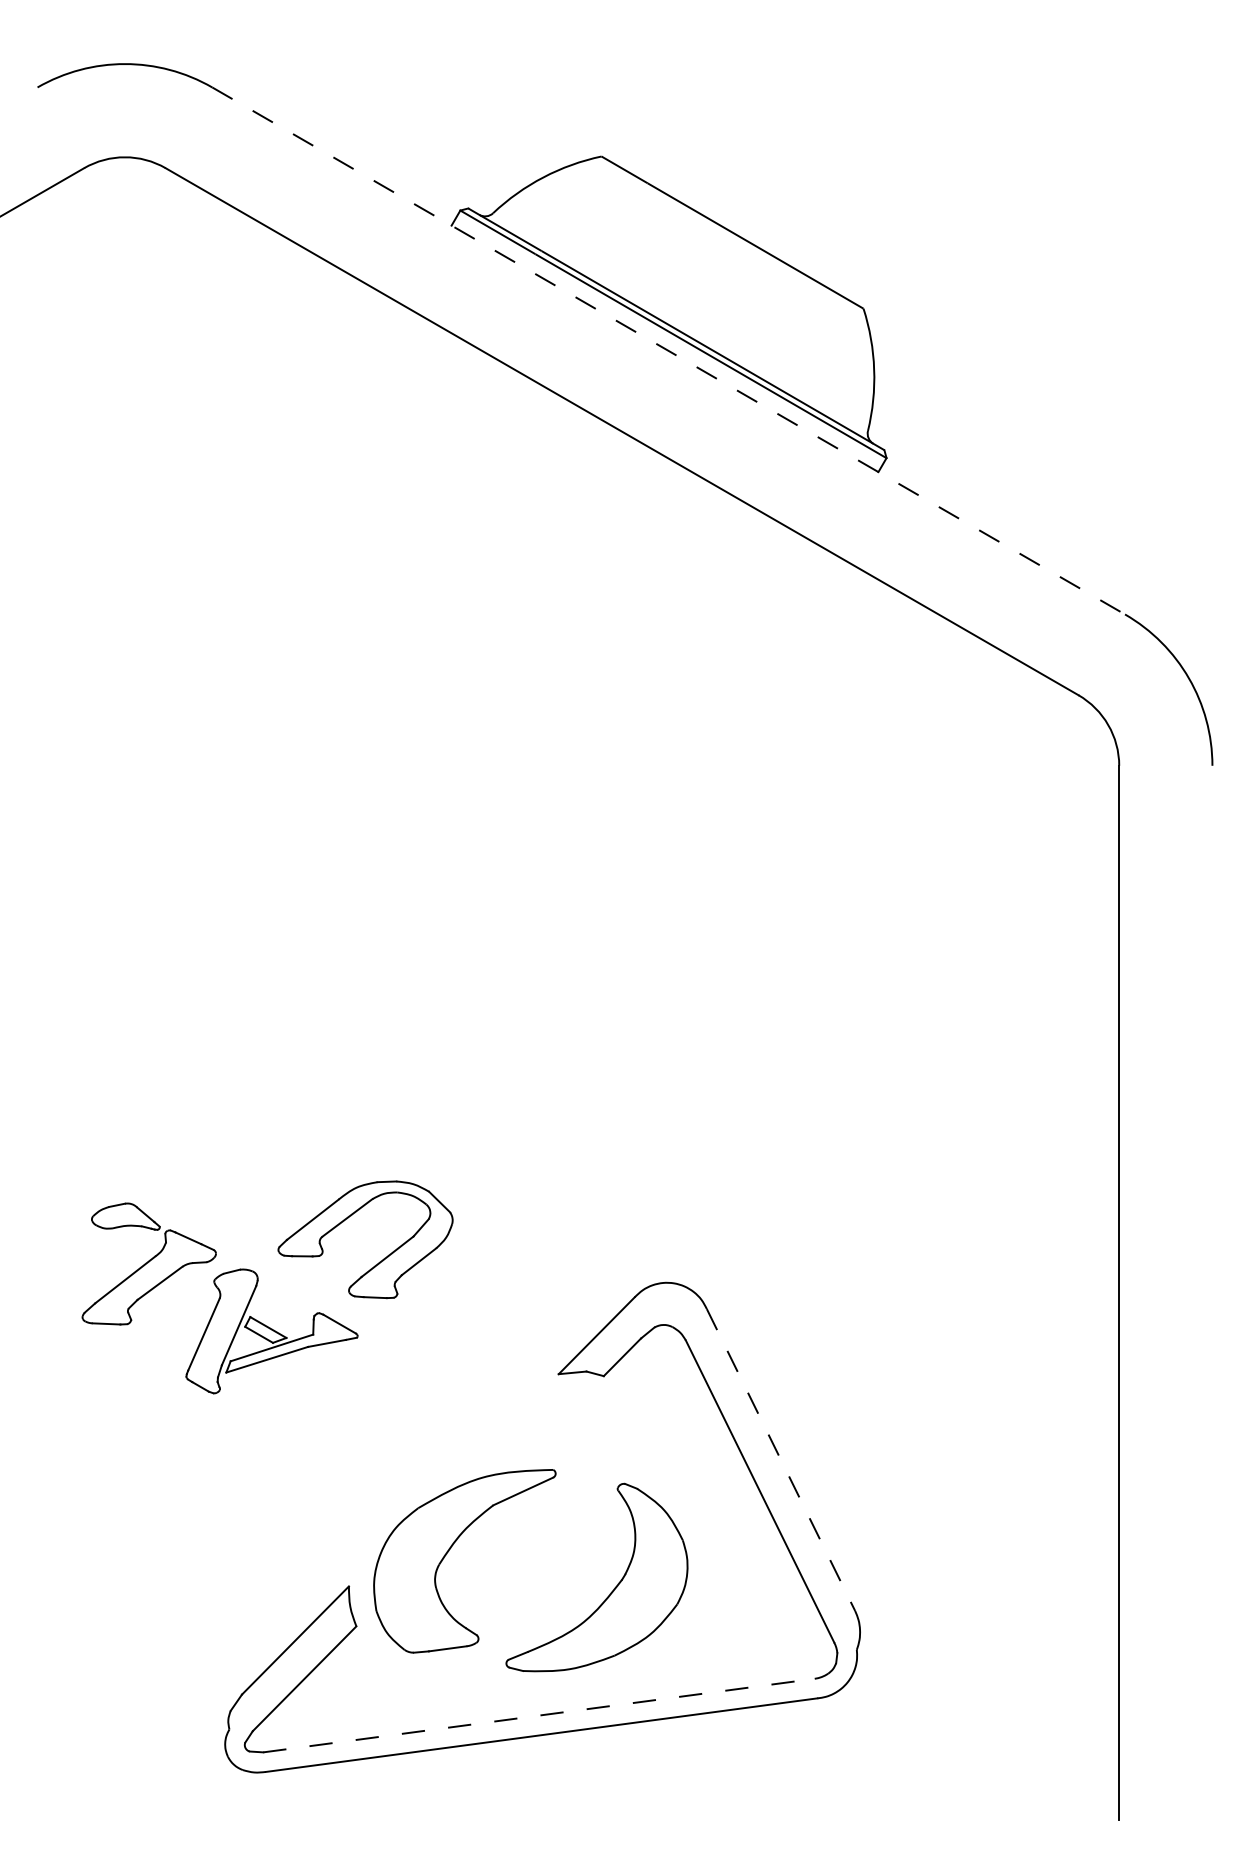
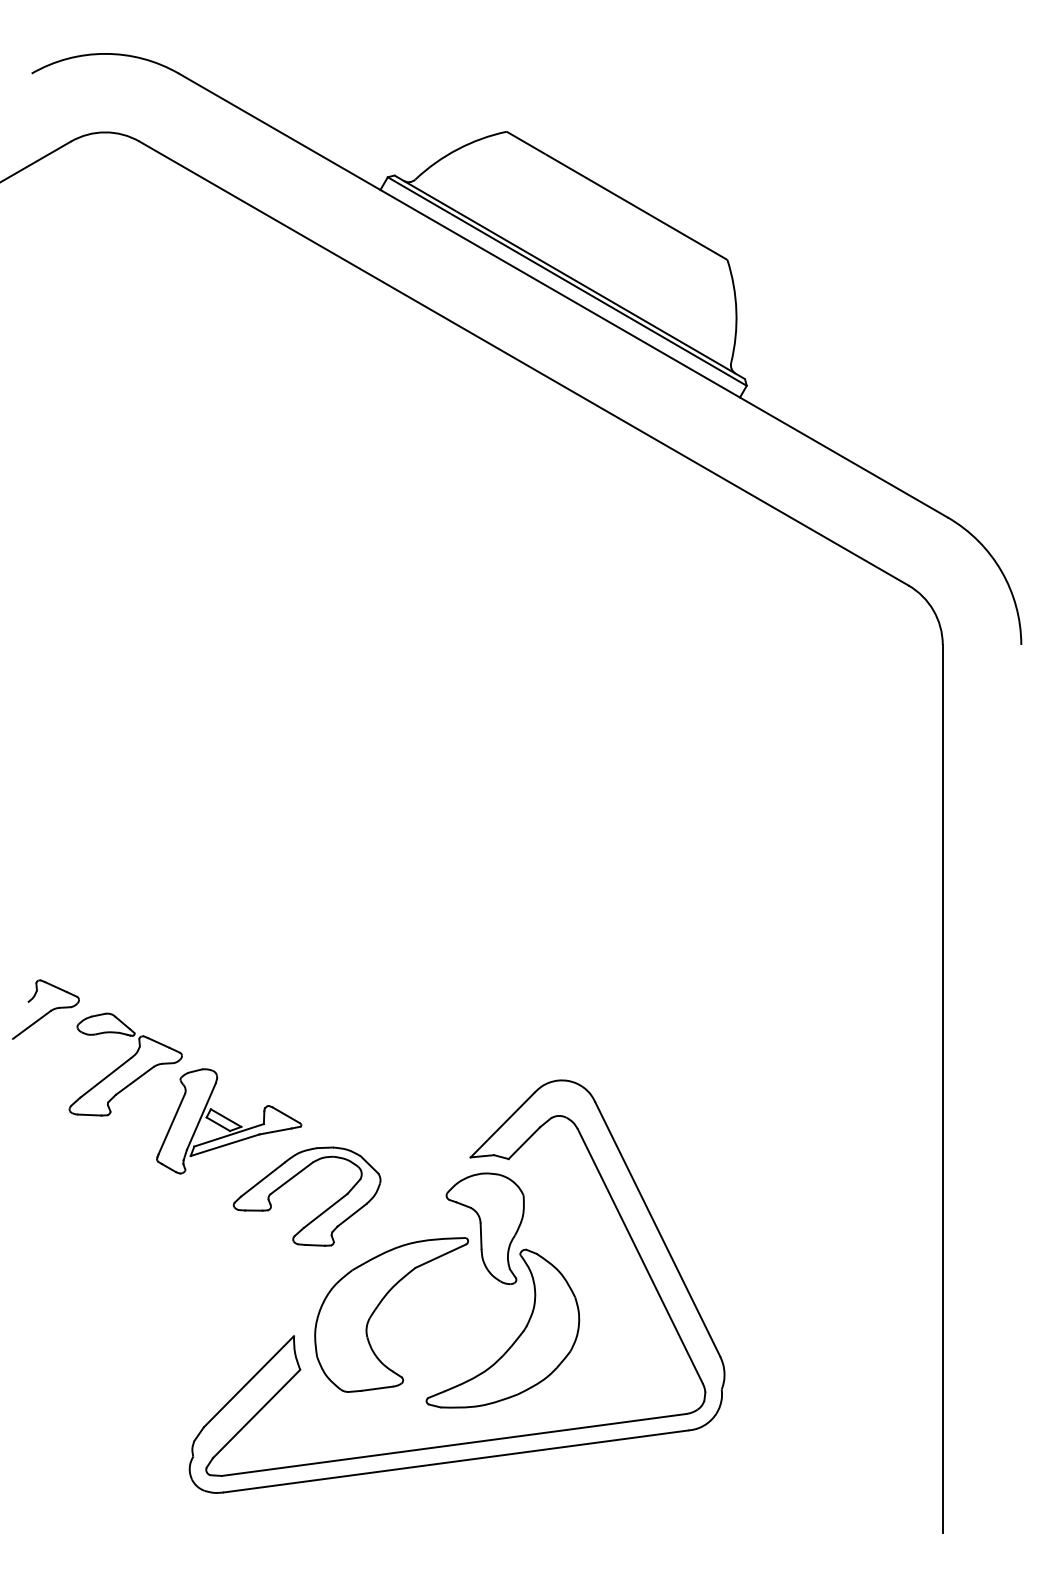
line: (668, 350) -> (563, 295), dashed -> solid
part: (54, 1198) -> (45, 1009), added
part: (379, 1261) -> (318, 1214), moved
part: (575, 1458) -> (484, 1228), added
line: (781, 1460) -> (658, 1230), dashed -> solid
line: (539, 1715) -> (454, 1444), dashed -> solid

